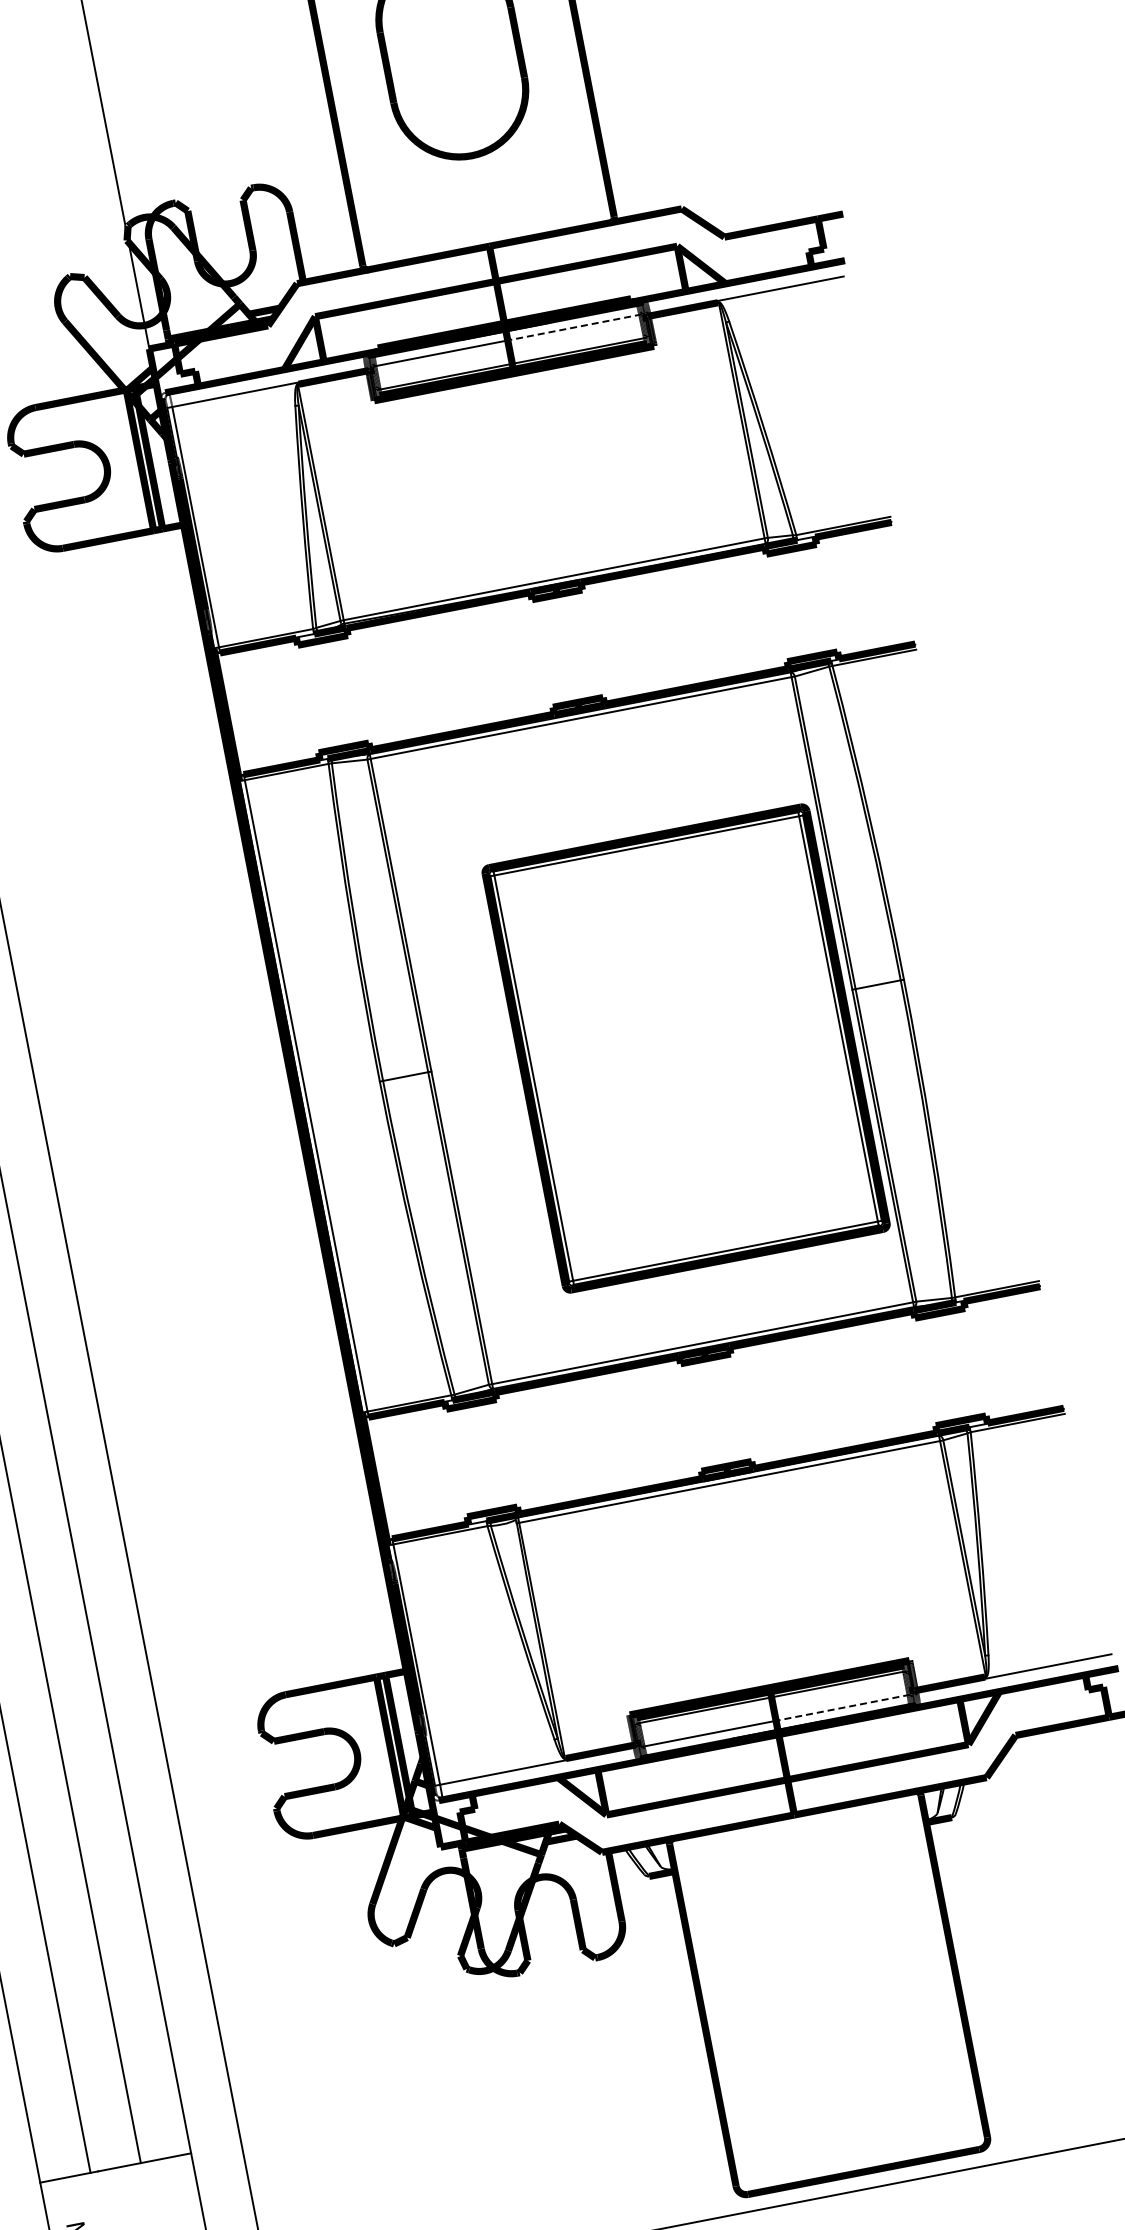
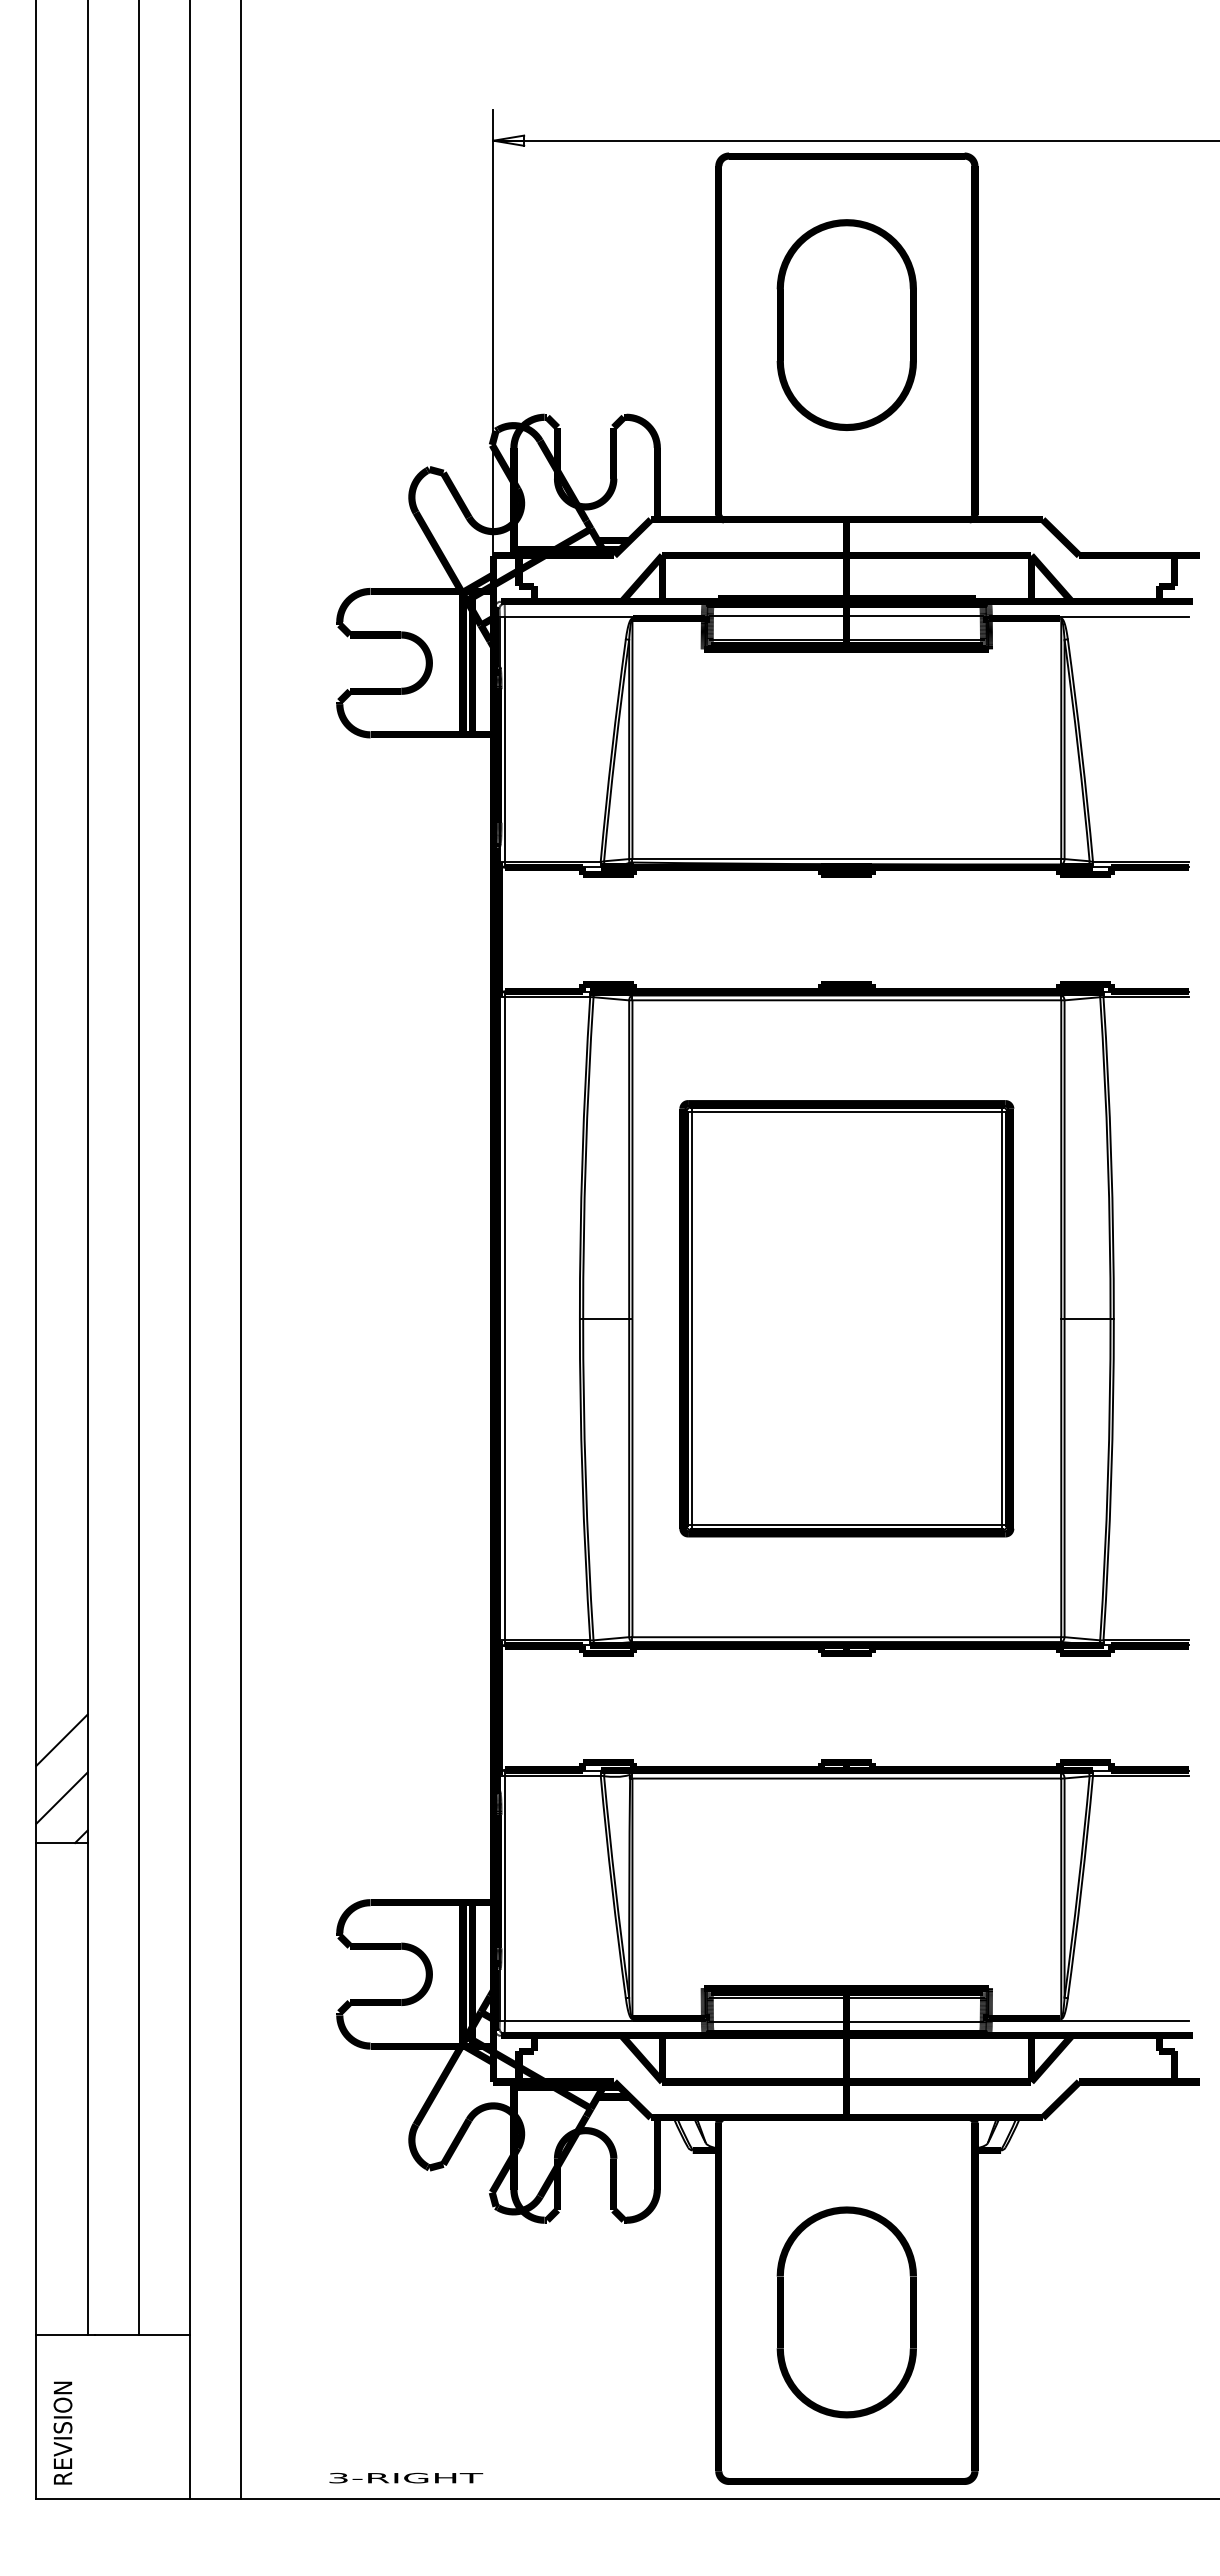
line: (574, 327) -> (914, 615), dashed -> solid
part: (685, 1048) -> (846, 1318), moved
line: (842, 1707) -> (914, 2021), dashed -> solid
part: (831, 2006) -> (846, 2312), added

